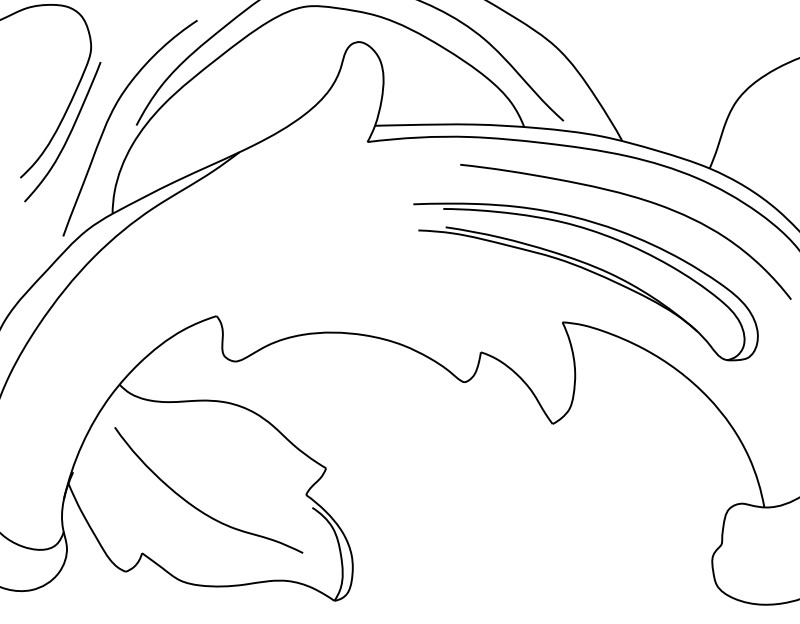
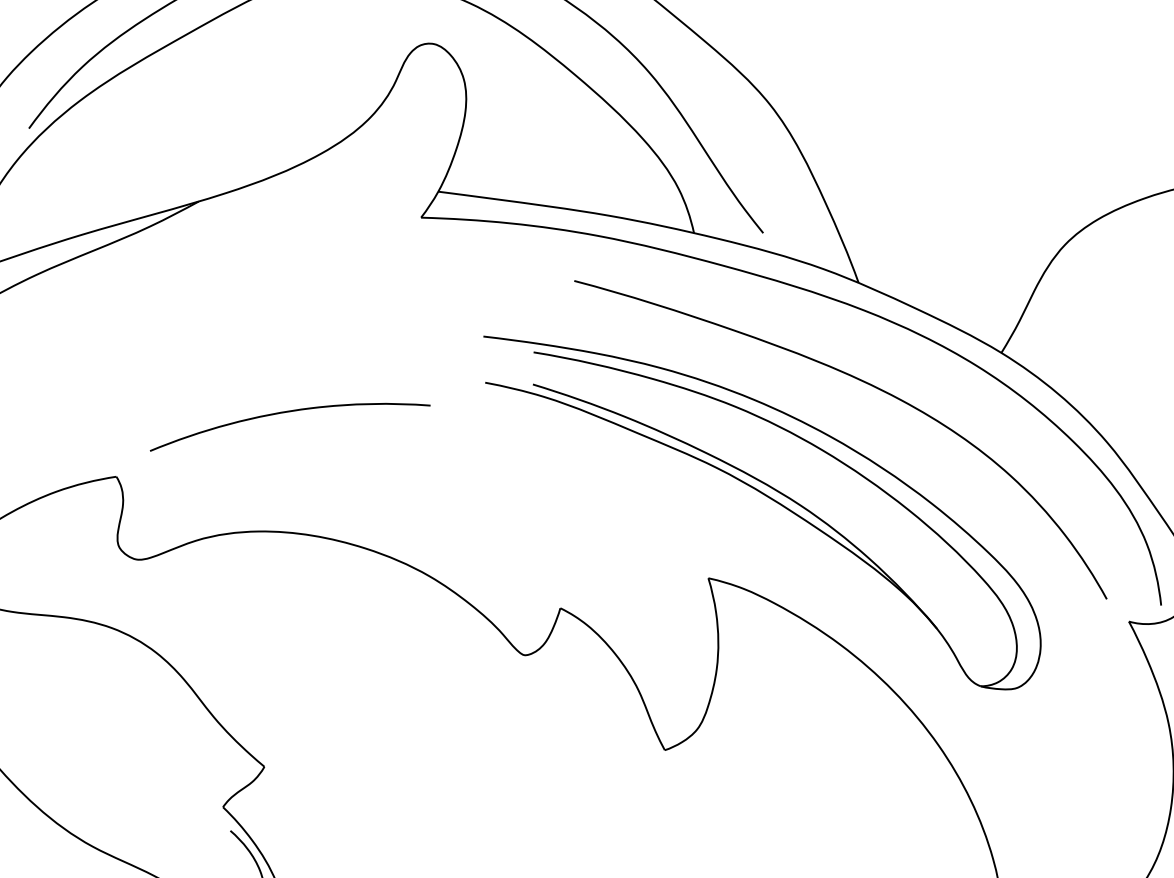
curve: (308, 265) -> (287, 413), added

